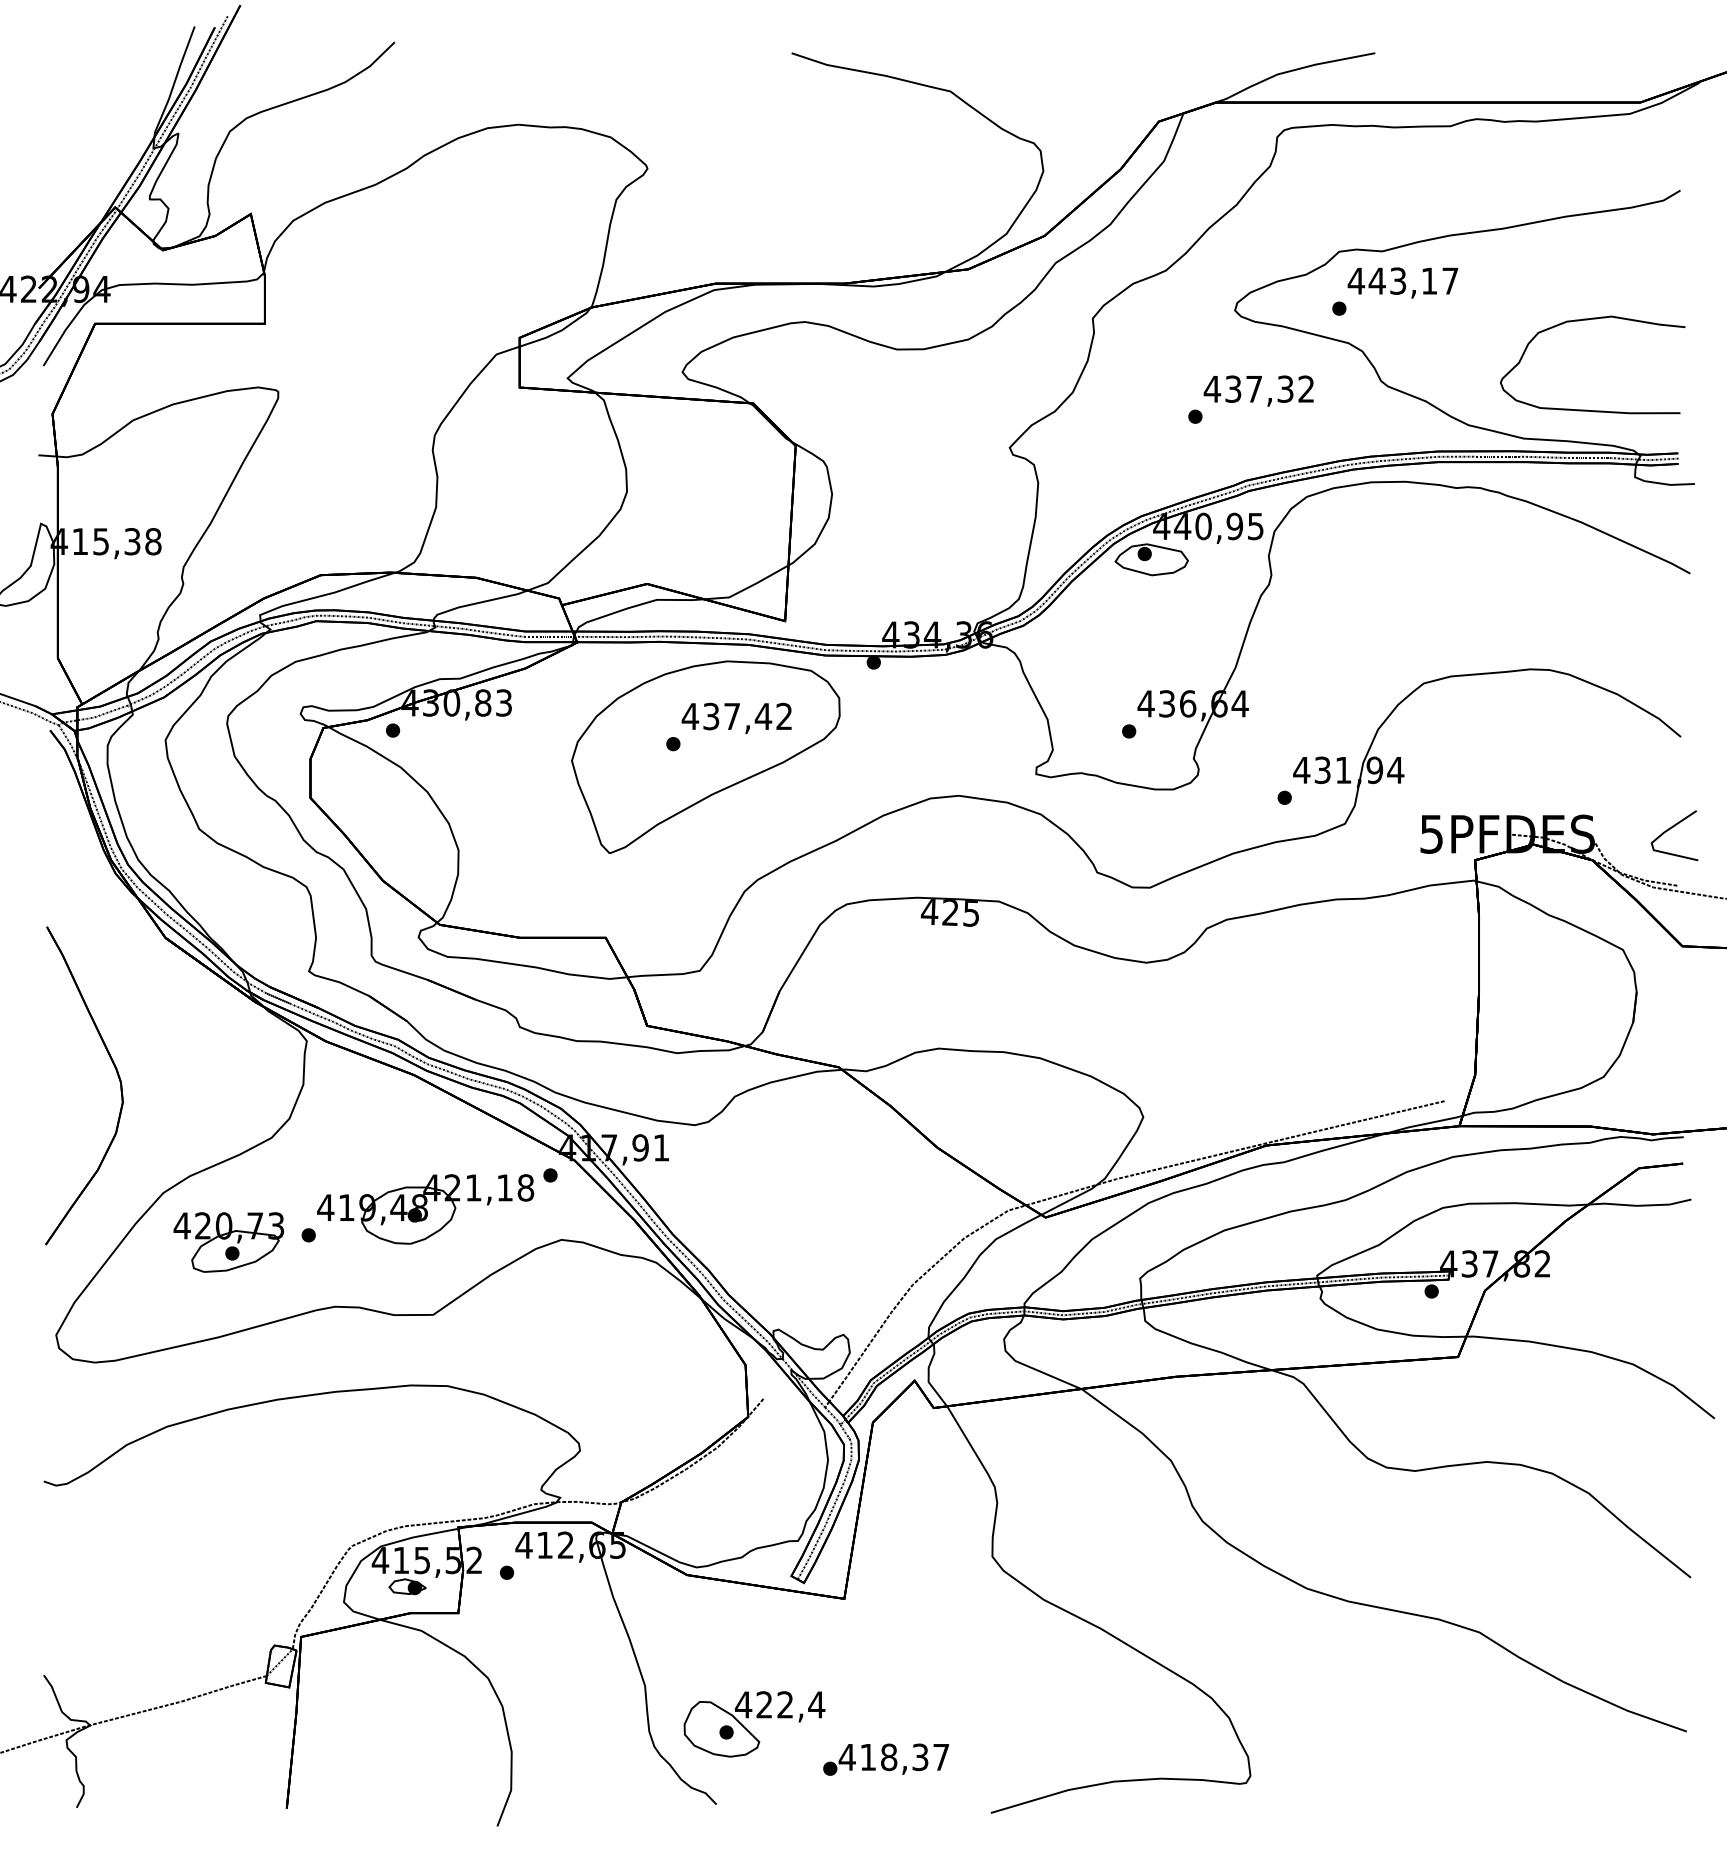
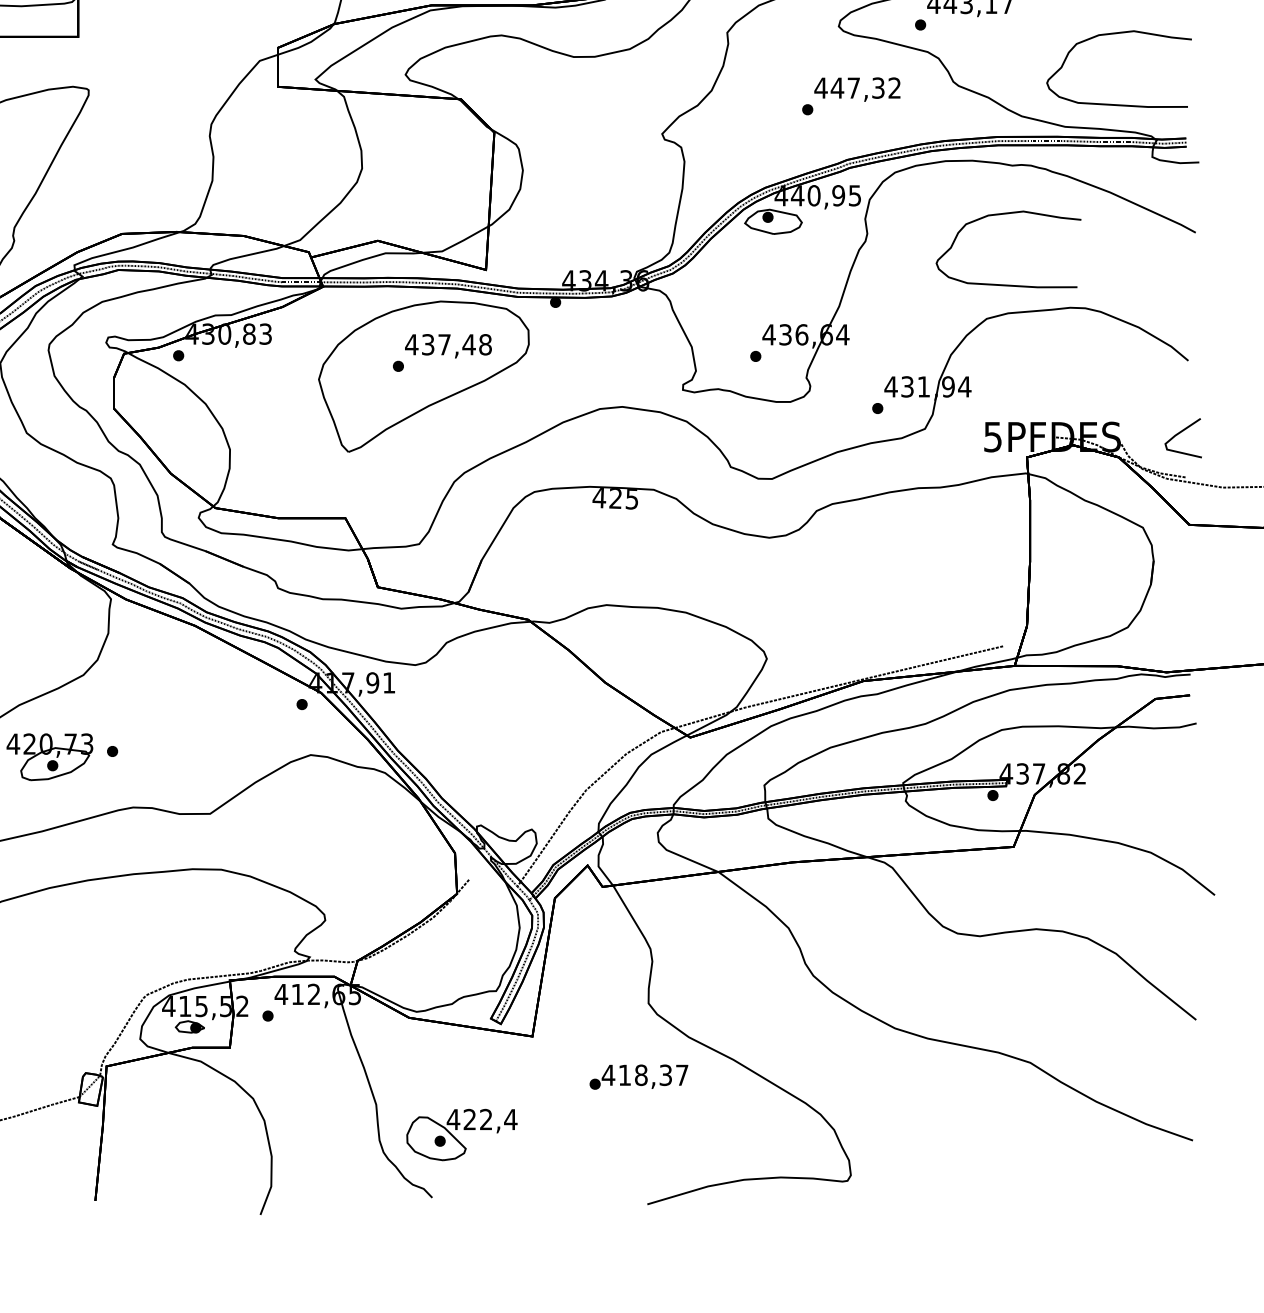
text: (1232, 388) -> (836, 87), 437,32 -> 447,32
curve: (1447, 550) -> (1005, 214), added
text: (784, 716) -> (485, 344), 437,42 -> 437,48
part: (425, 1209) -> (204, 731), removed
text: (885, 1759) -> (638, 1076), moved

